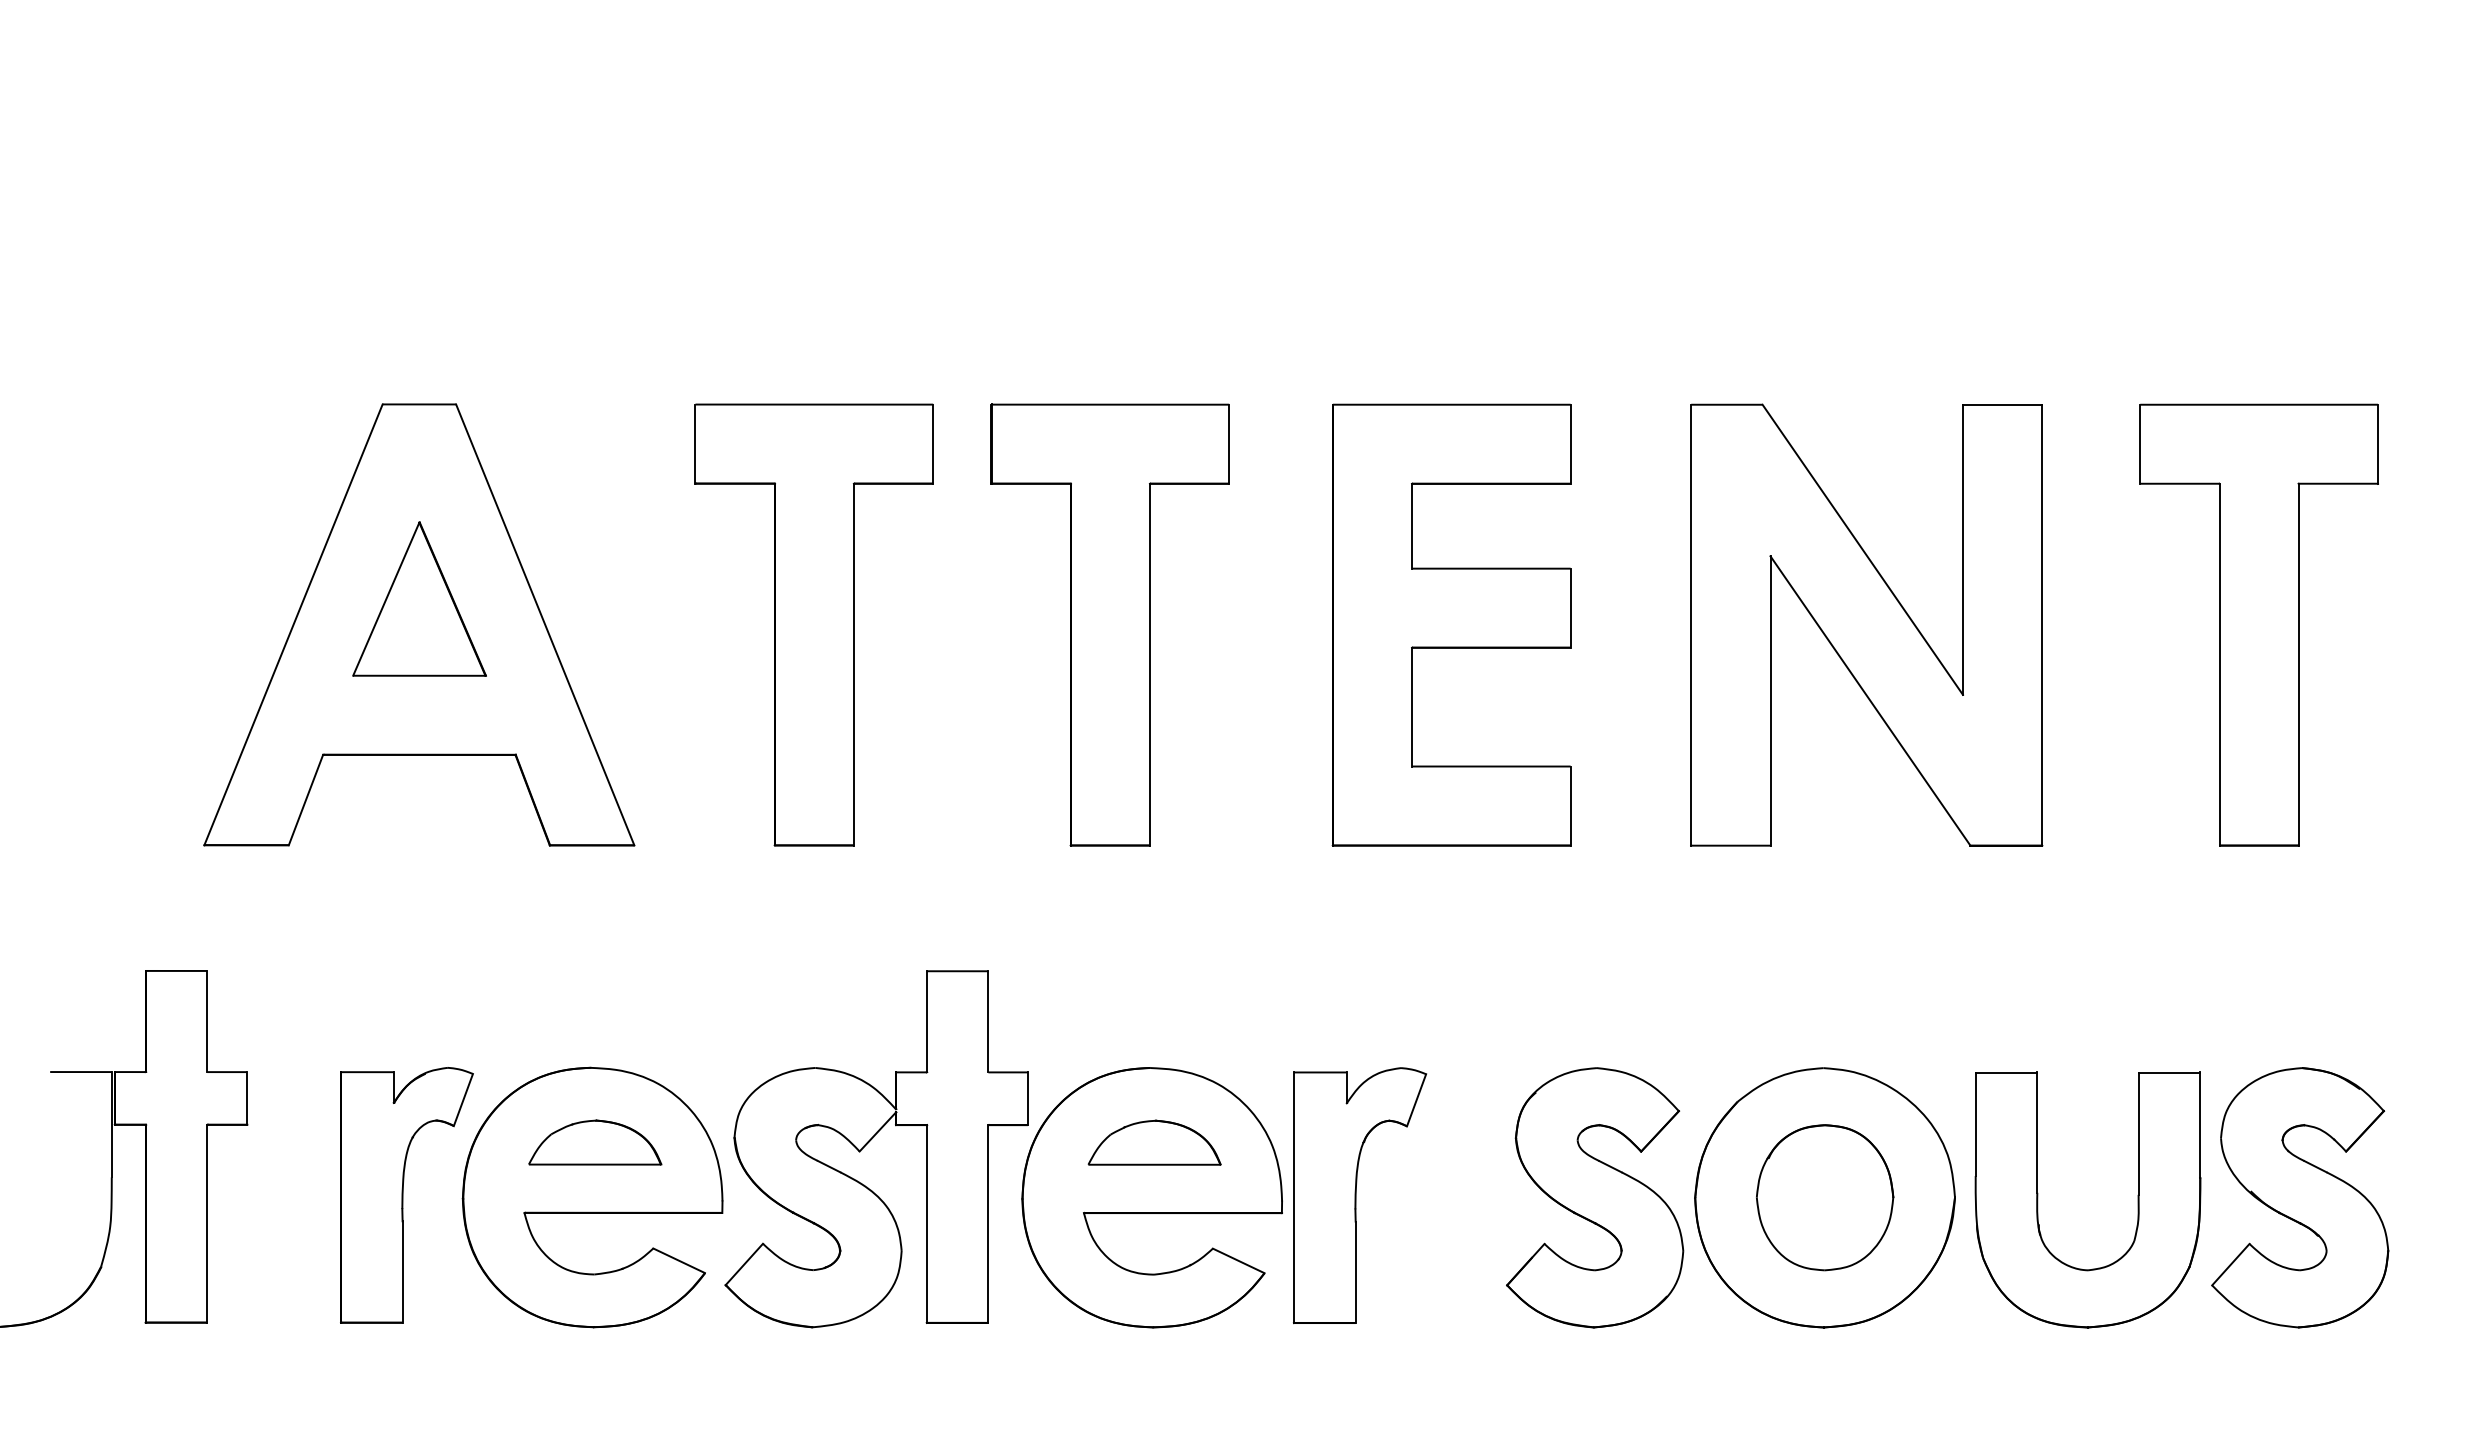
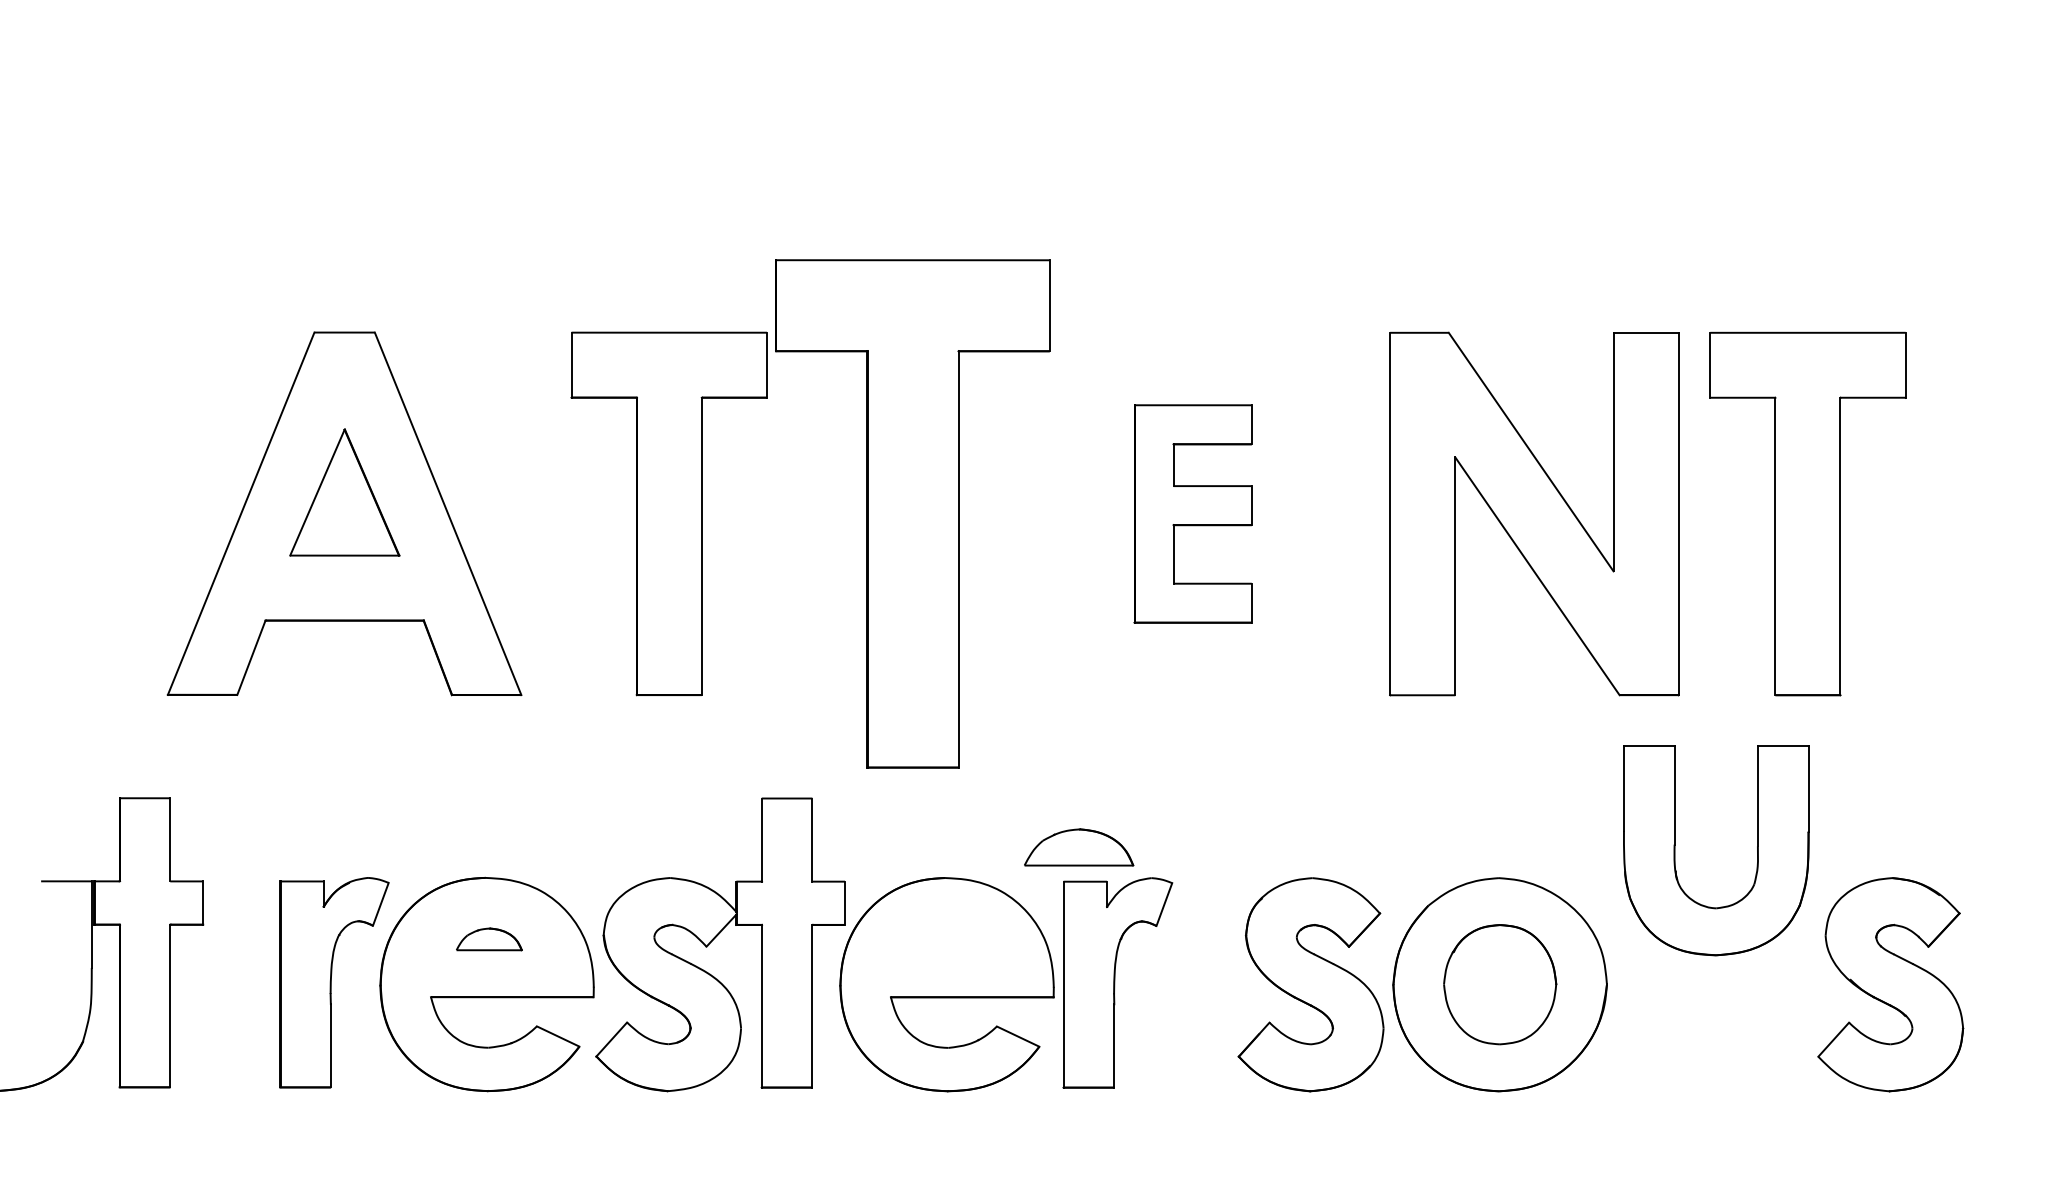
part: (1108, 624) -> (911, 513), size x1.4
part: (1450, 624) -> (1192, 513), size x0.6
part: (2258, 624) -> (1807, 513), moved
part: (595, 1142) -> (489, 939), size x0.6
part: (1155, 1142) -> (1079, 847), moved
part: (2038, 1199) -> (1675, 850), moved

